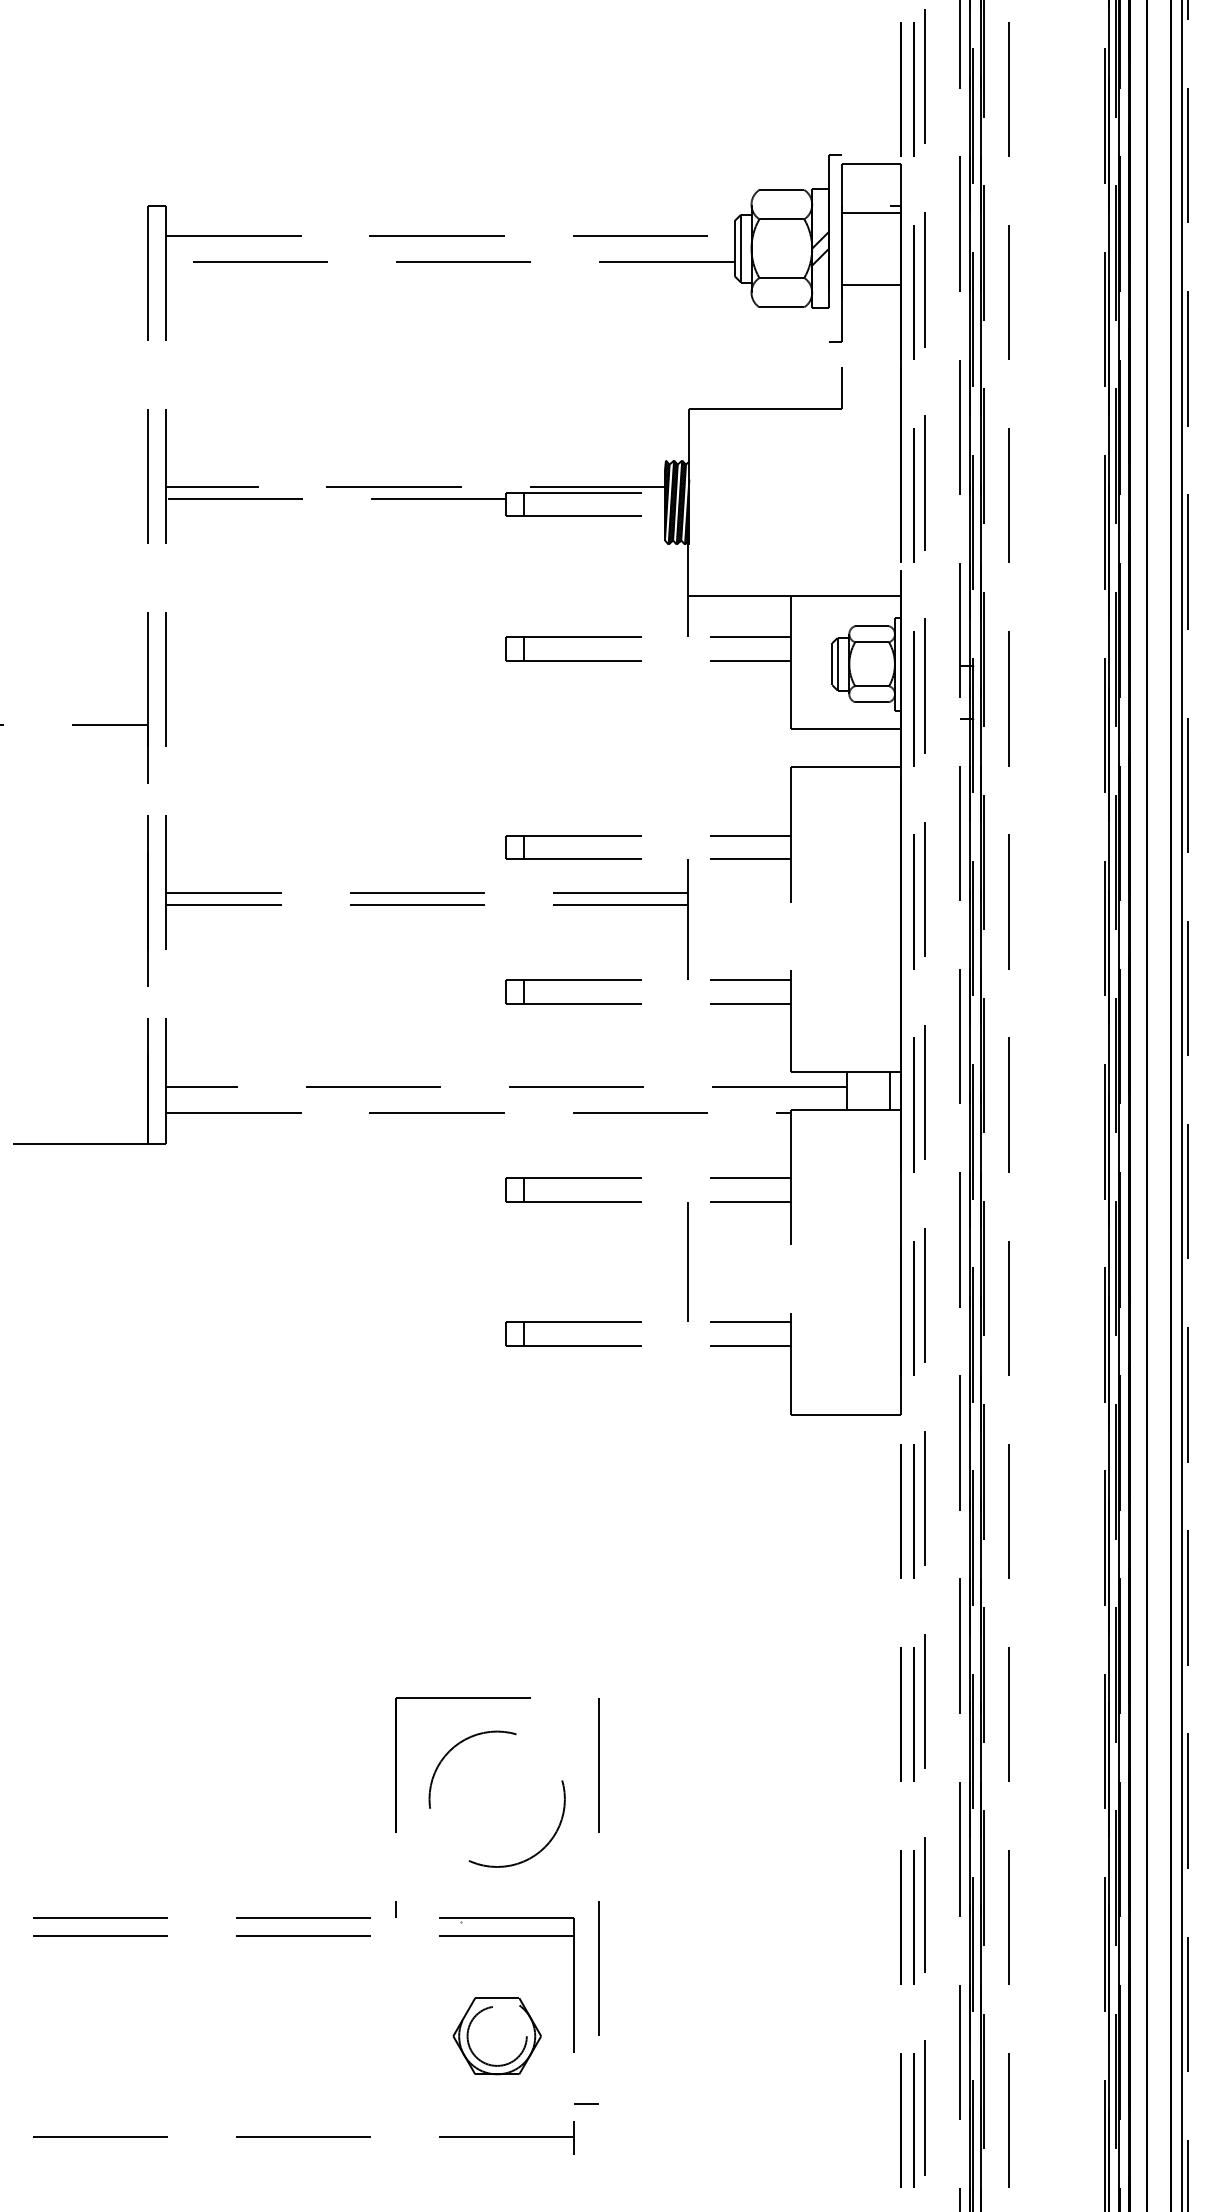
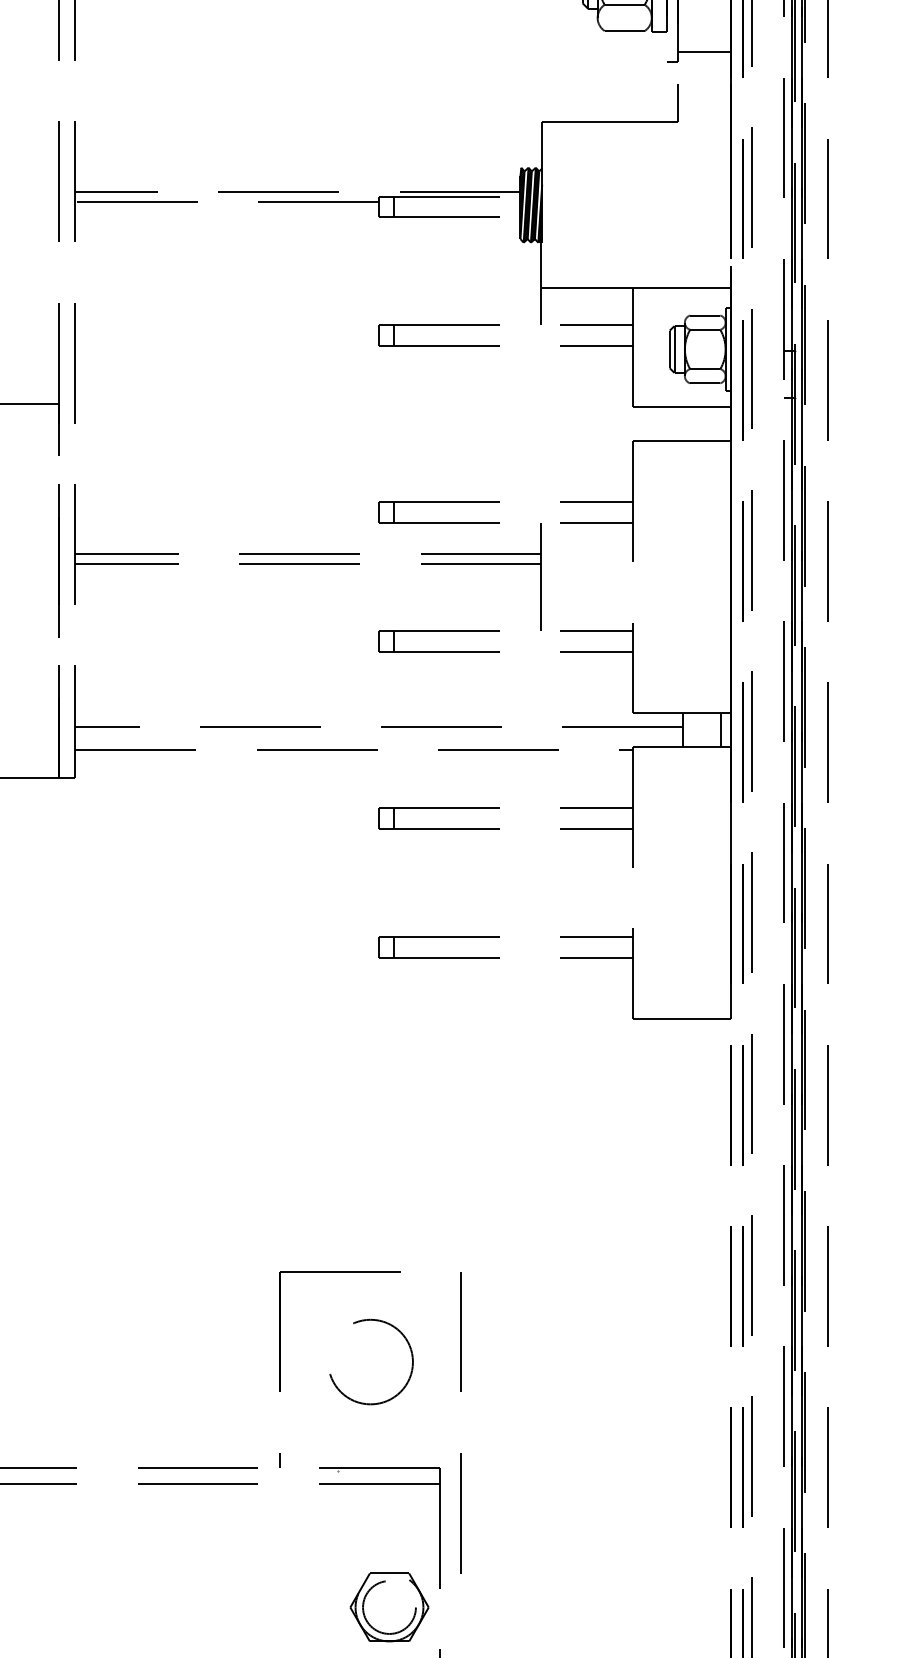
line: (870, 284) -> (703, 51), moved
line: (688, 1261) -> (541, 882), removed
circle: (496, 1798) -> (370, 1361), size x0.7
part: (496, 2036) -> (388, 1607), moved
line: (586, 2103) -> (450, 1633), removed

